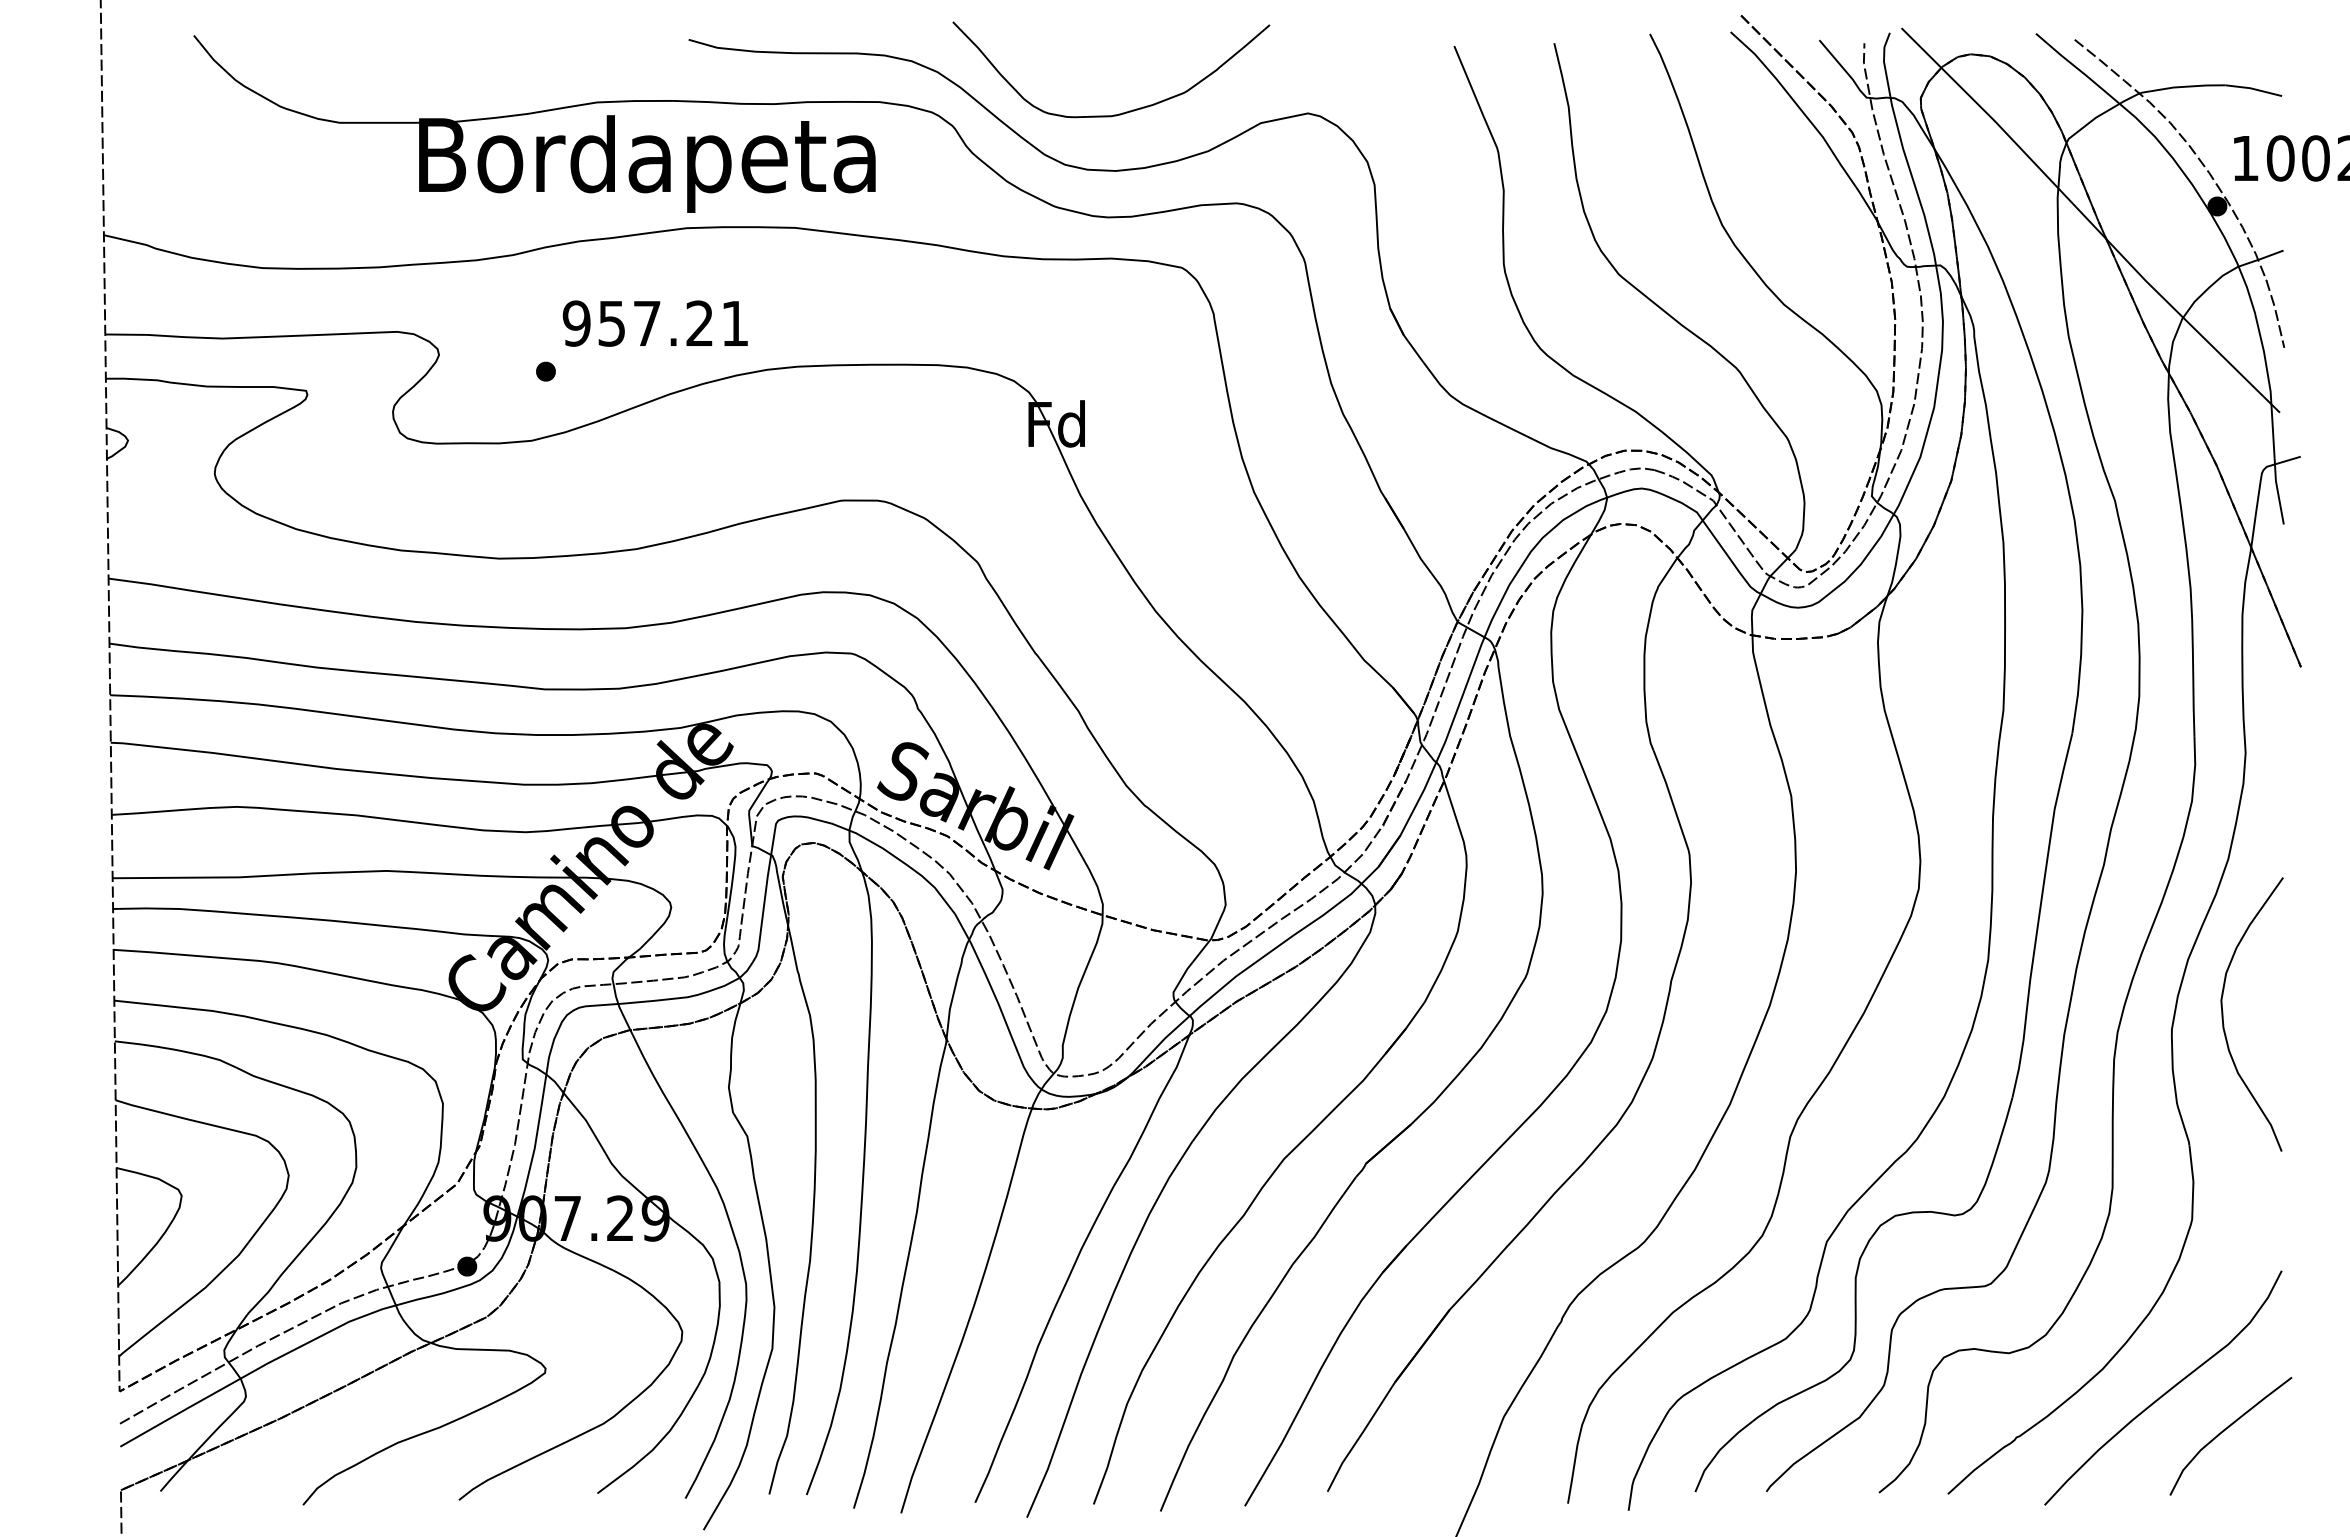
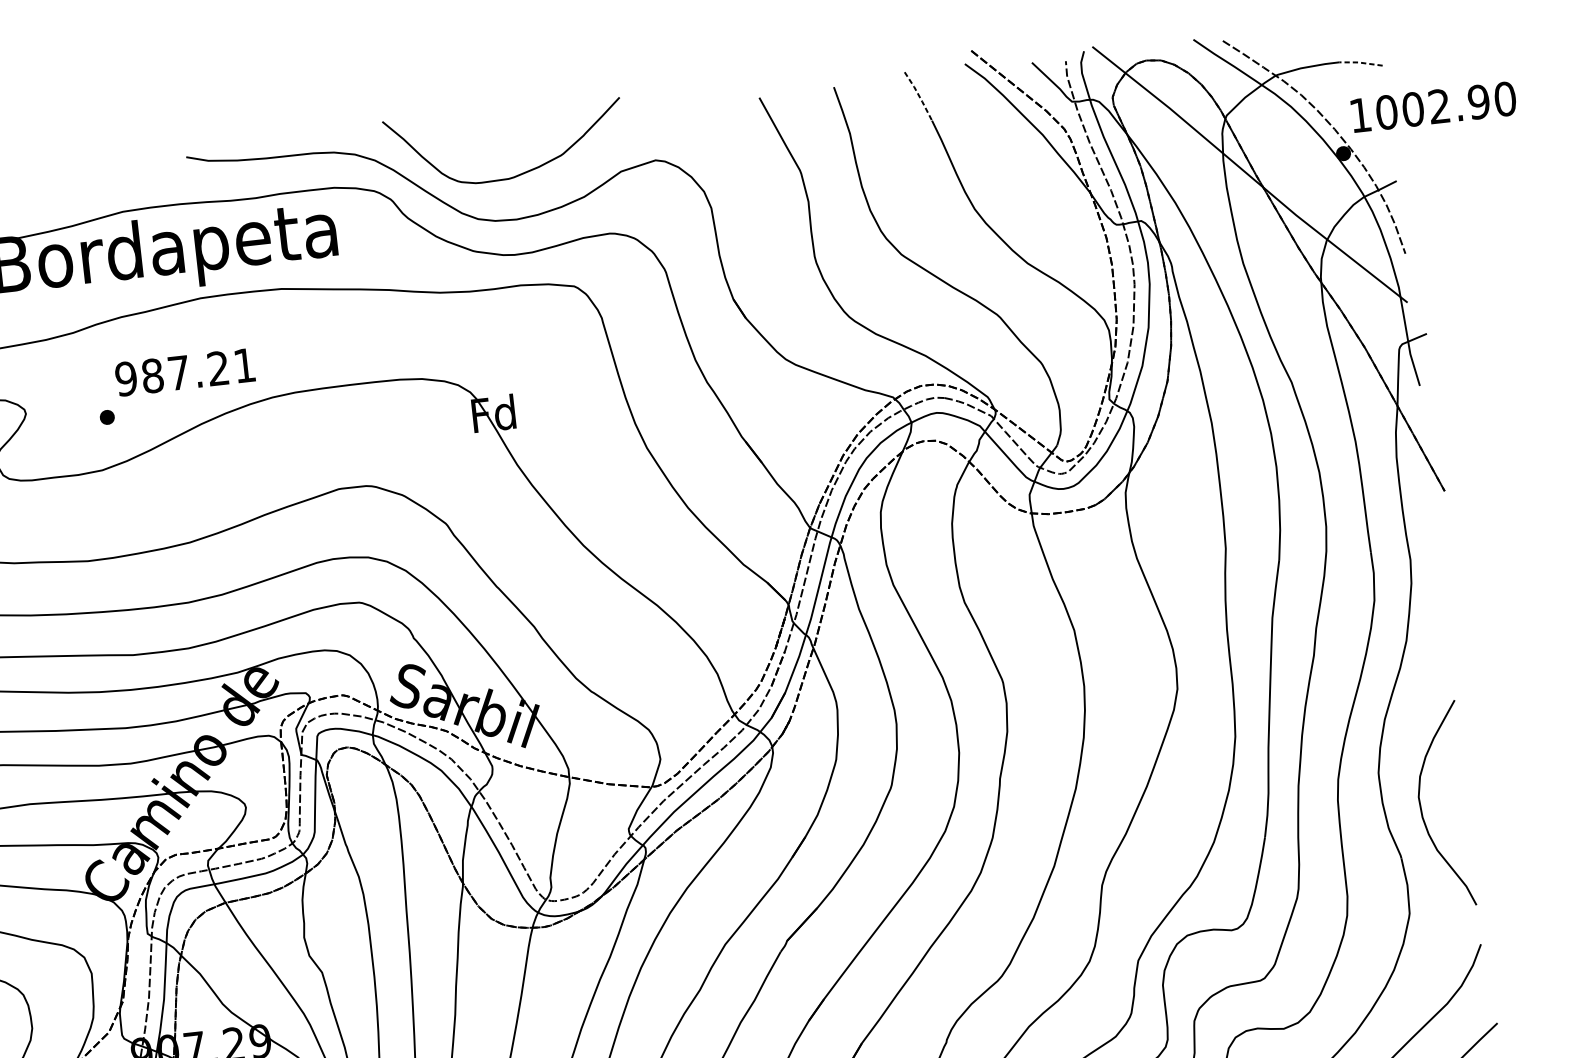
line: (1665, 68) -> (919, 96), solid -> dashed
line: (2253, 88) -> (1360, 62), solid -> dashed
text: (611, 323) -> (152, 375), 957.21 -> 987.21
curve: (2223, 1014) -> (1421, 807), moved

